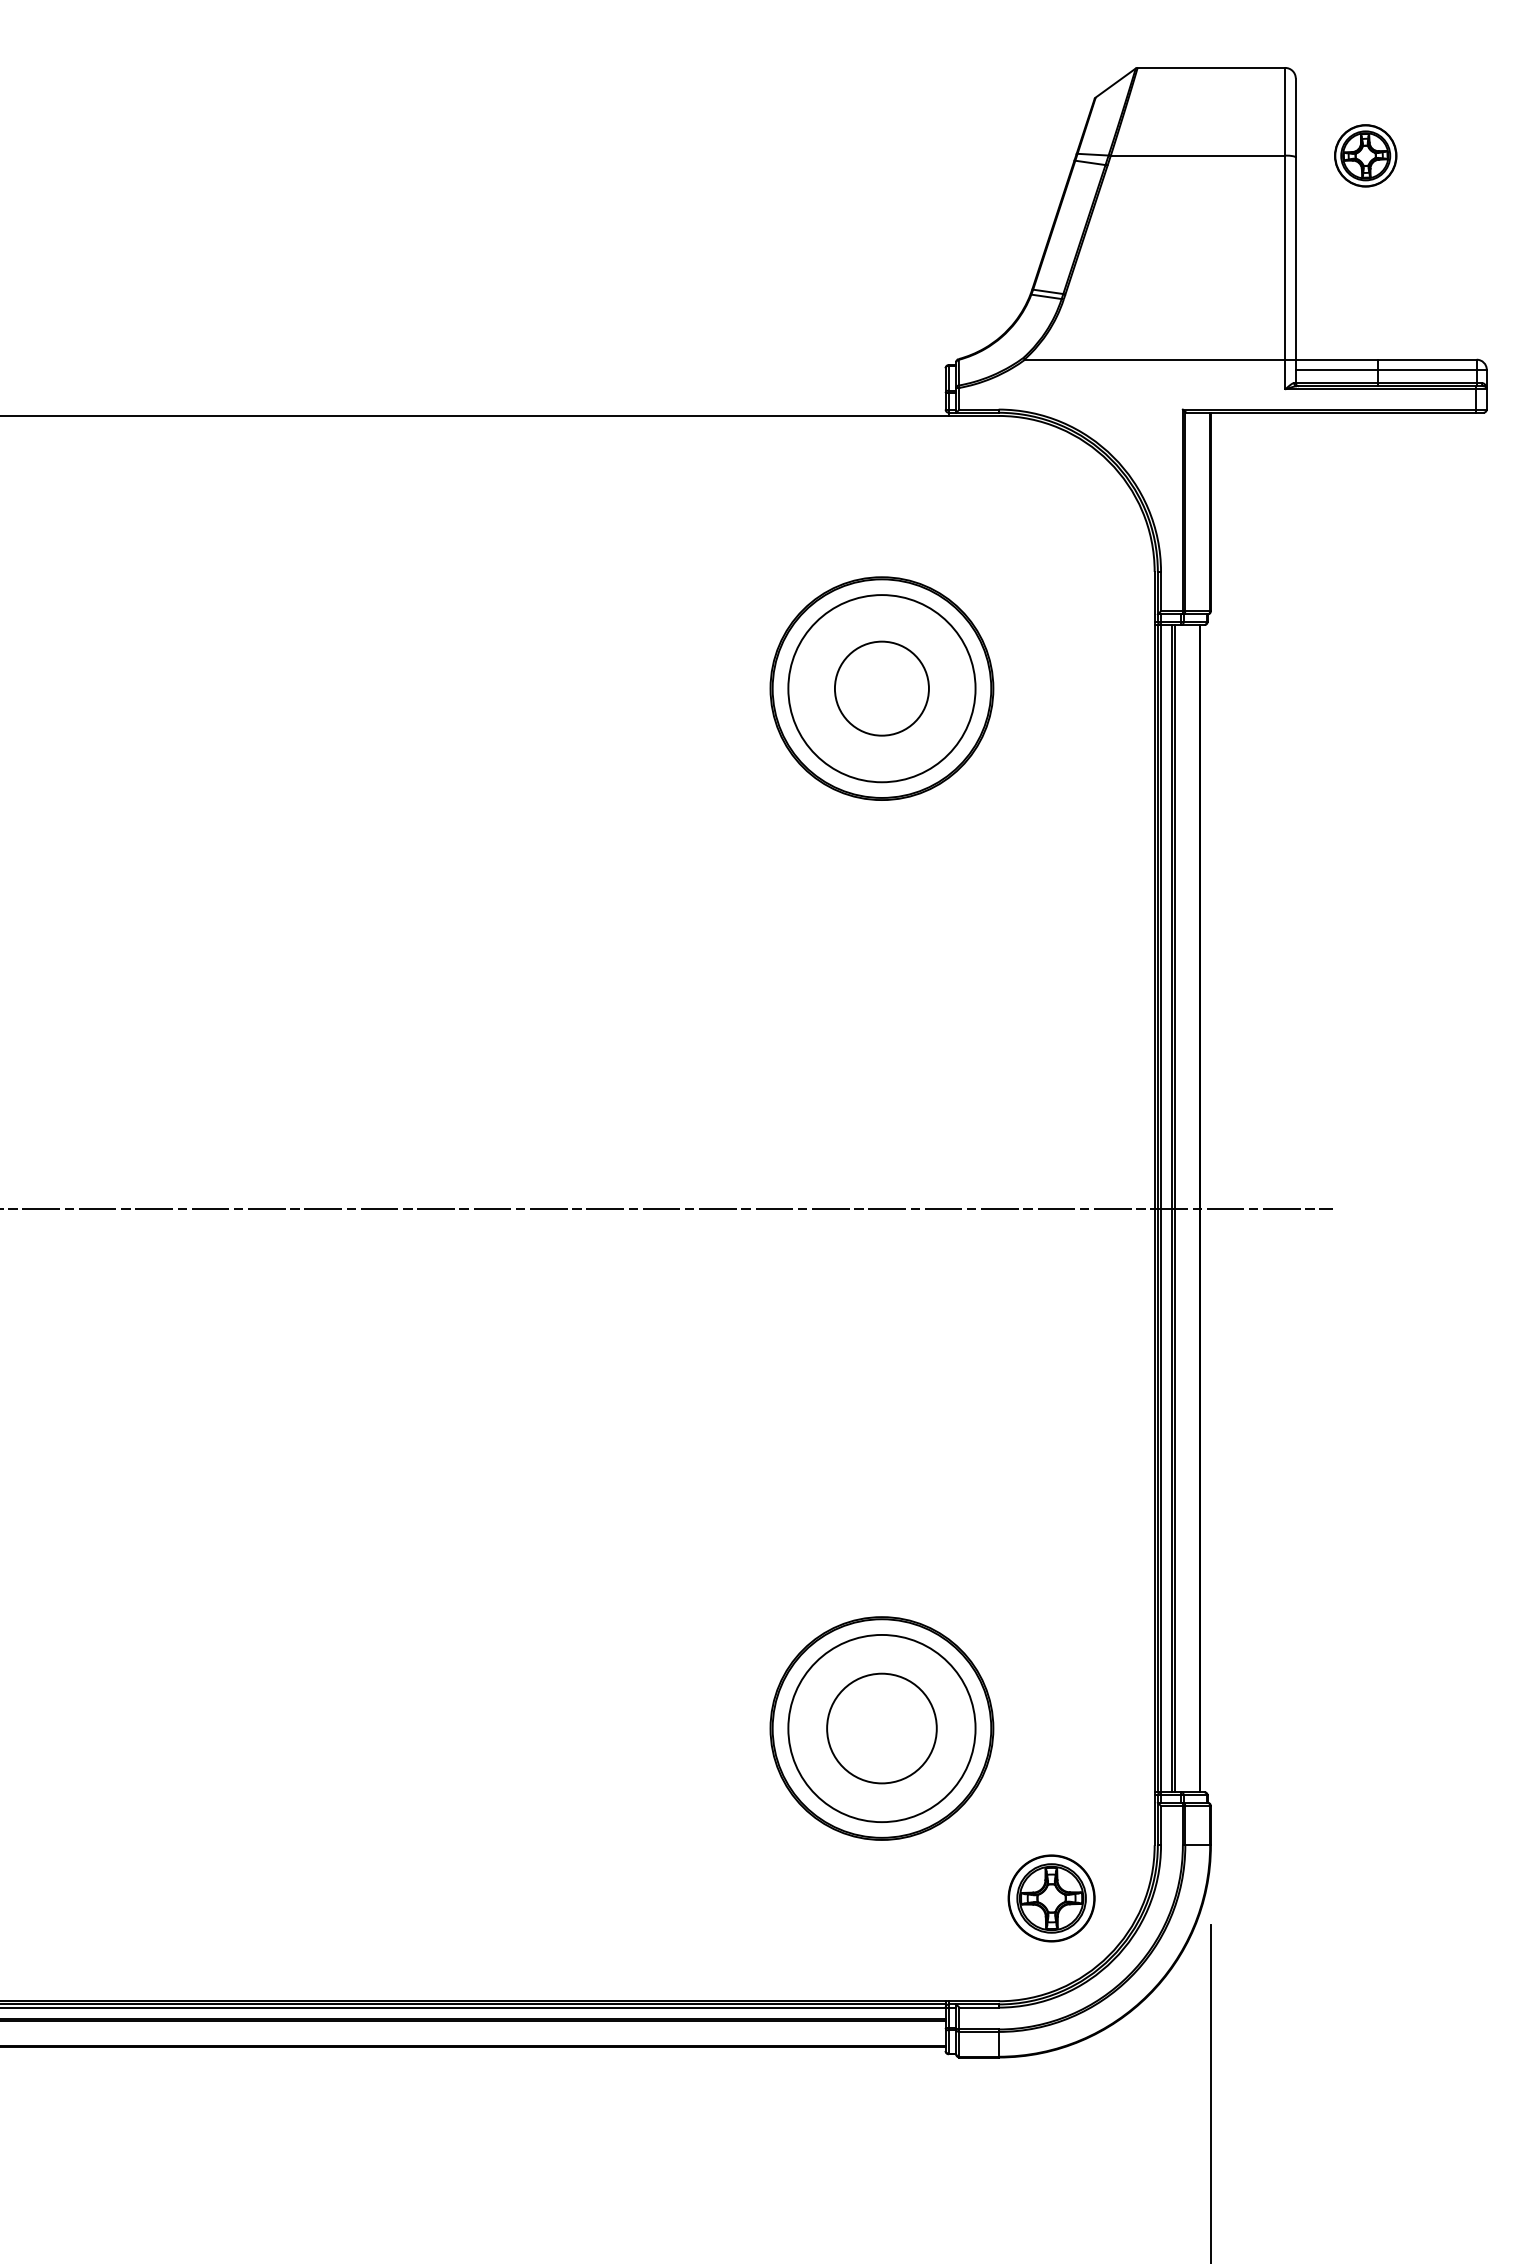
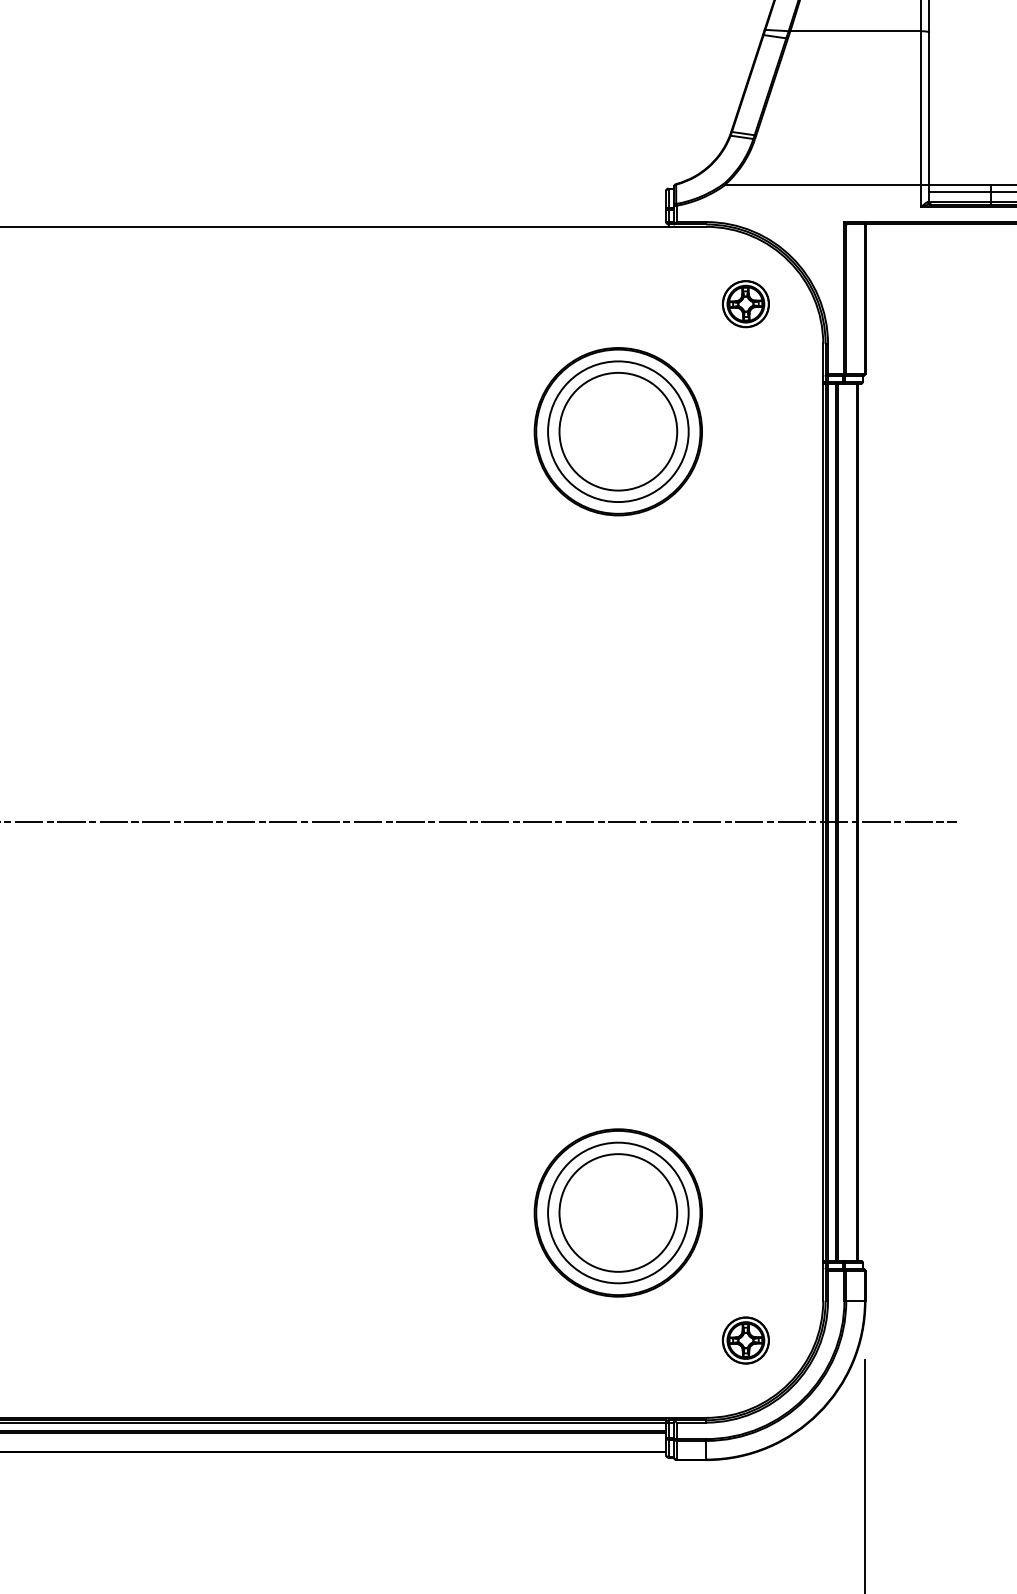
part: (1365, 155) -> (745, 303), moved
circle: (881, 688) -> (618, 431), size x1.67
circle: (881, 1728) -> (618, 1212), size x1.43
part: (1051, 1897) -> (745, 1339), size x0.71

